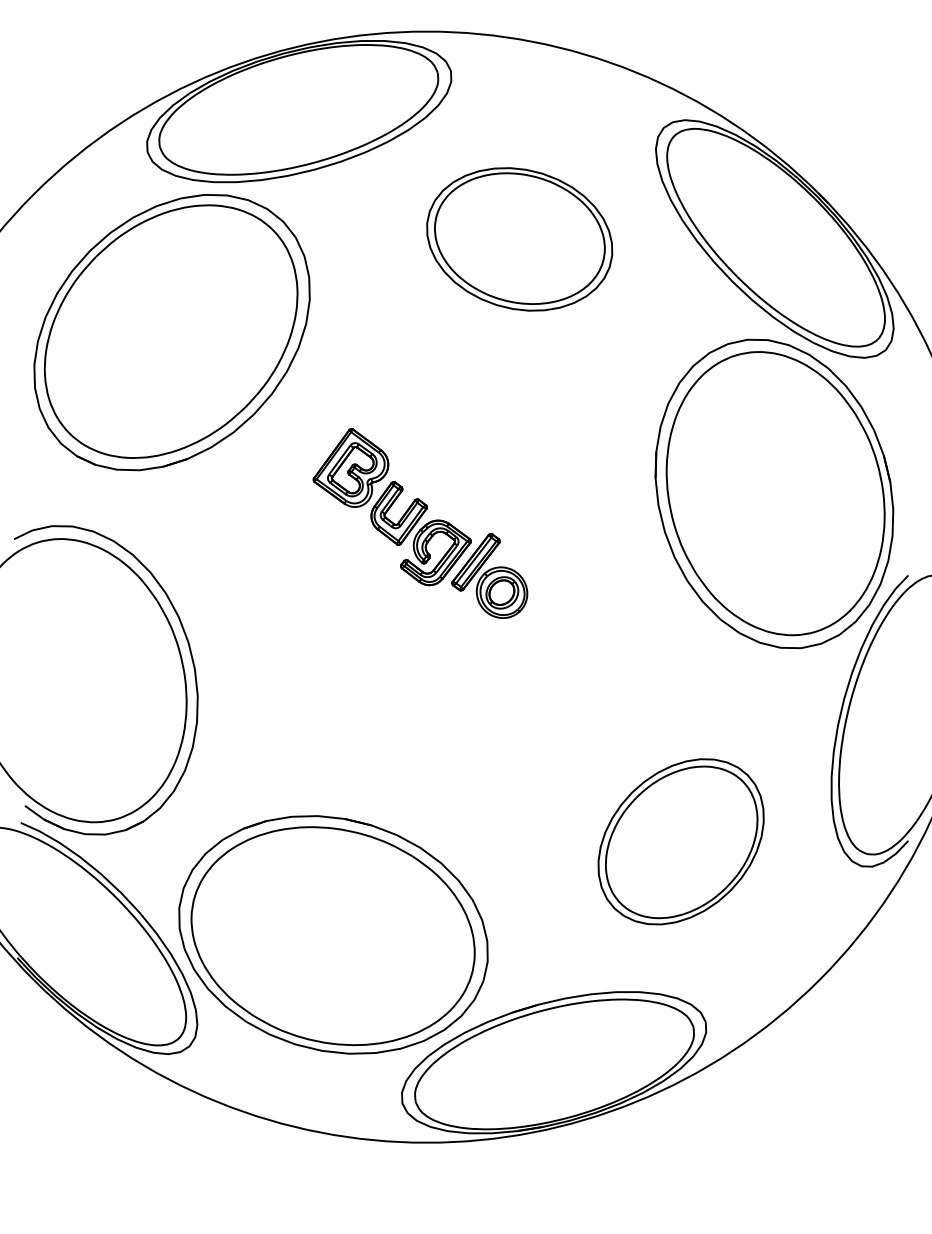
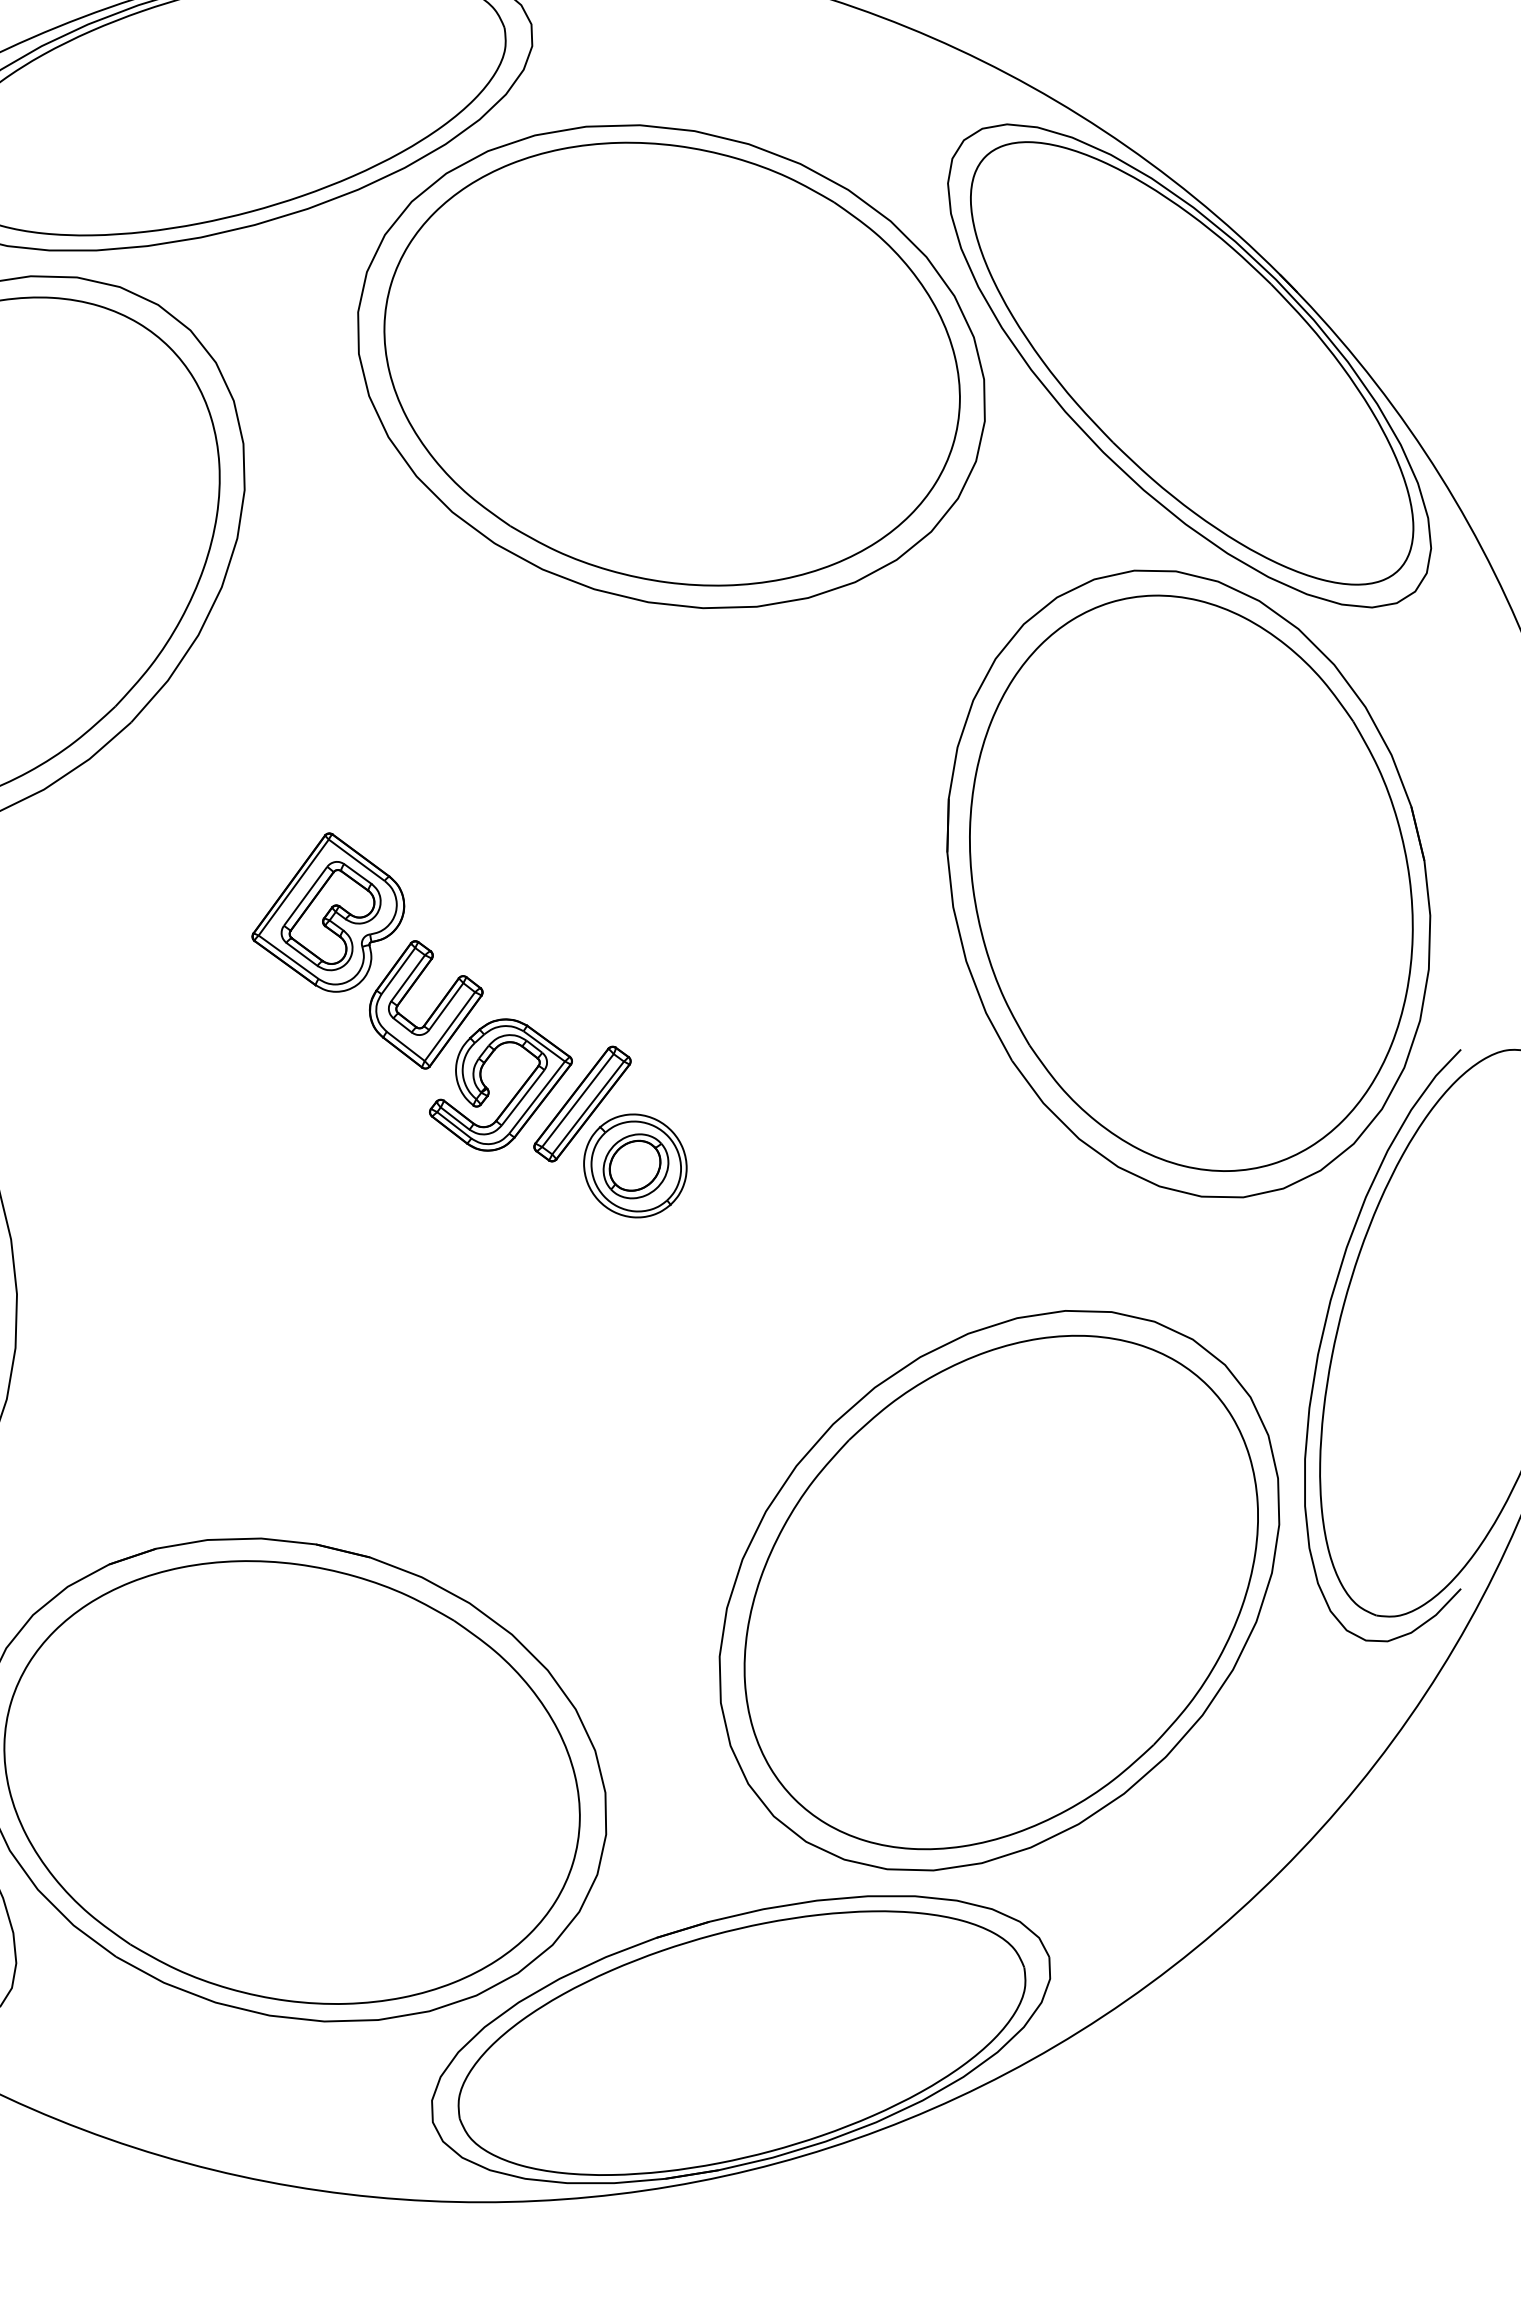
part: (519, 239) -> (670, 366), size x1.67
part: (420, 523) -> (469, 1025), moved
part: (680, 841) -> (997, 1590), size x1.67

